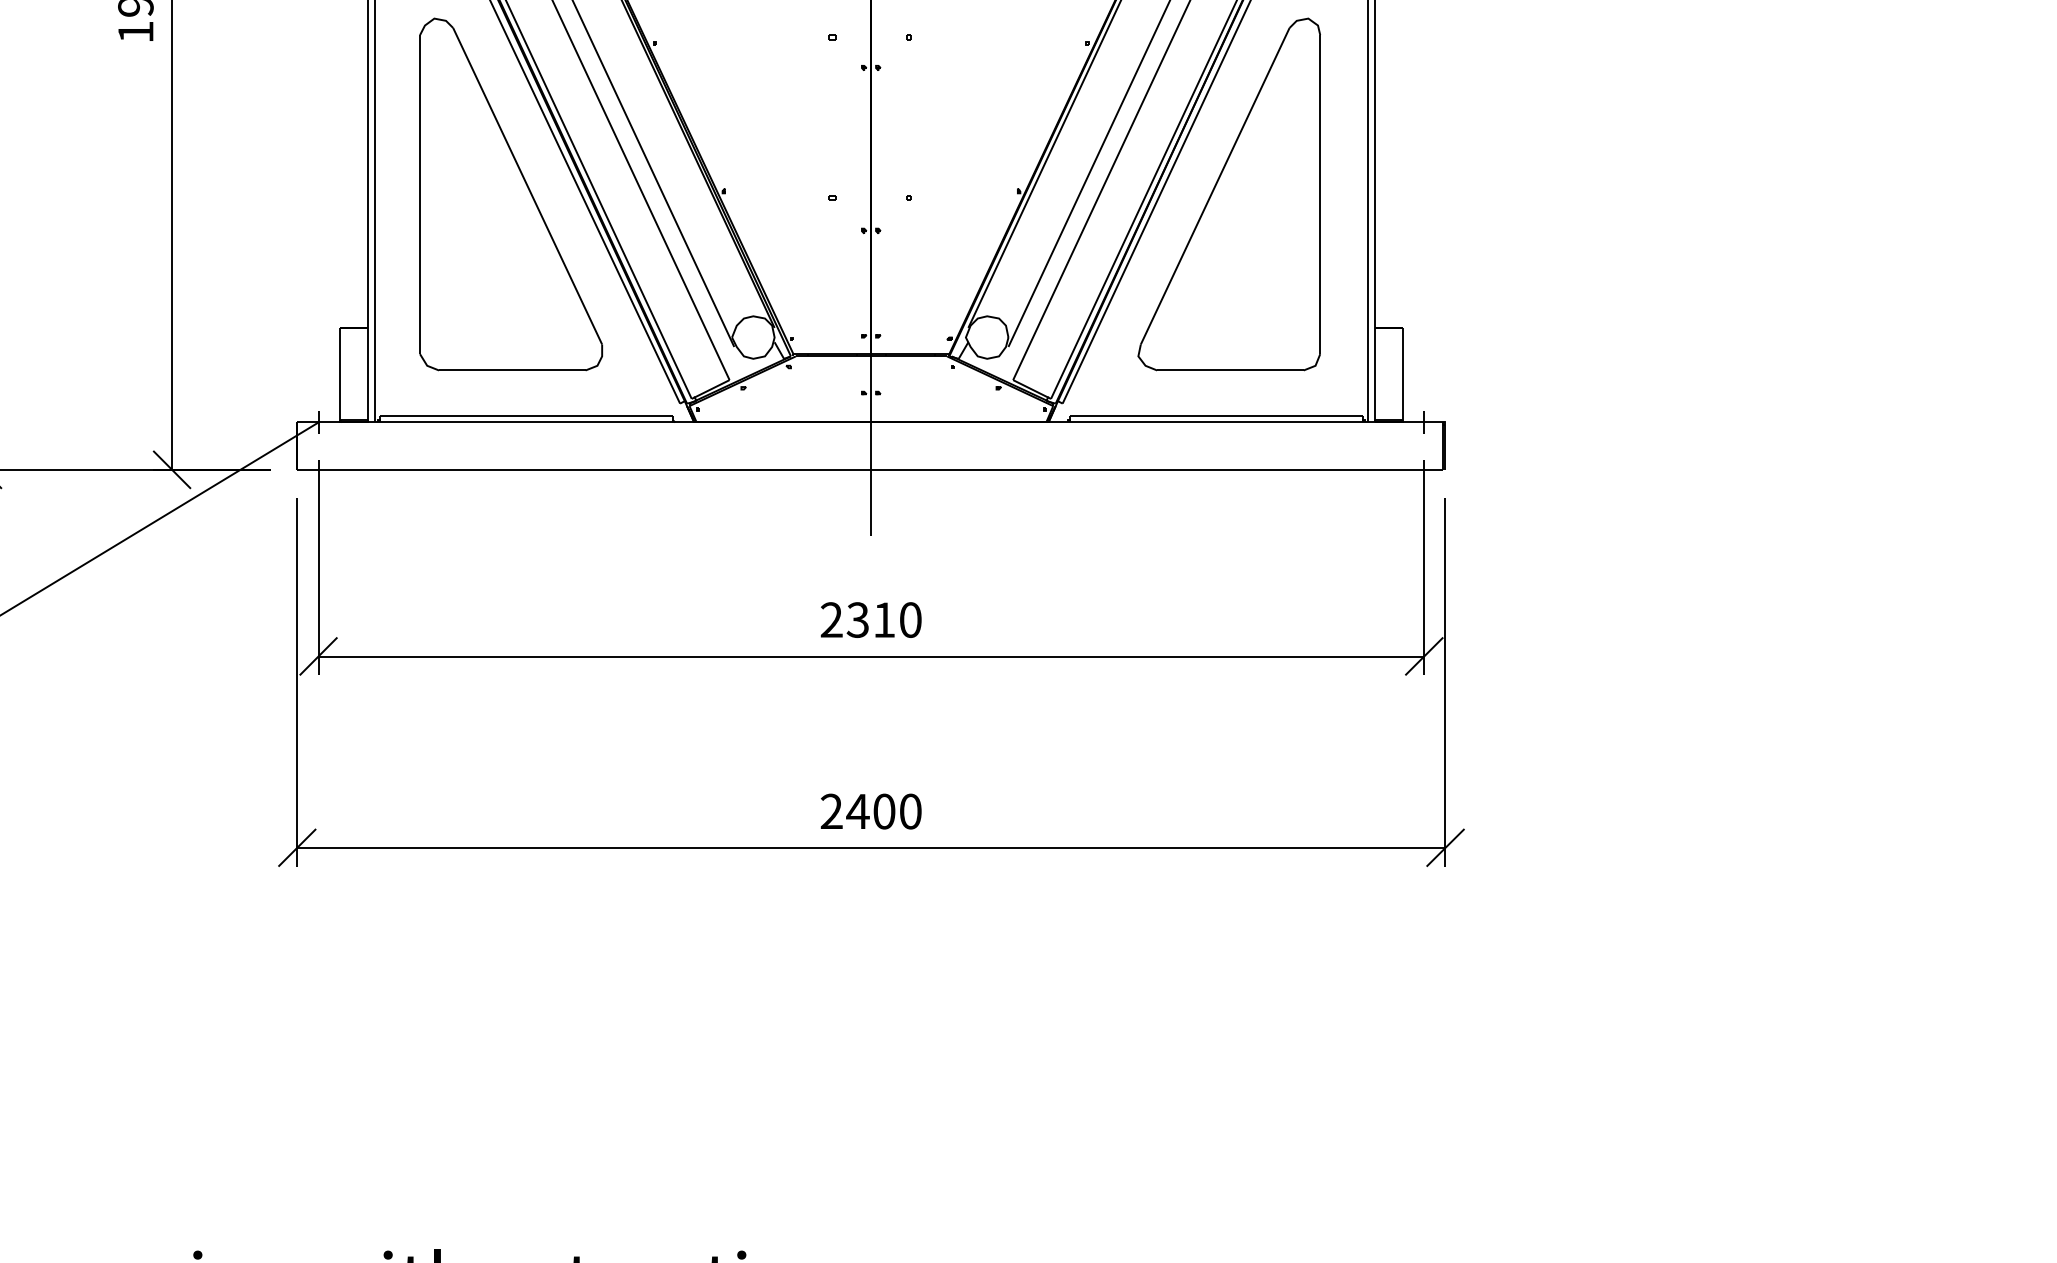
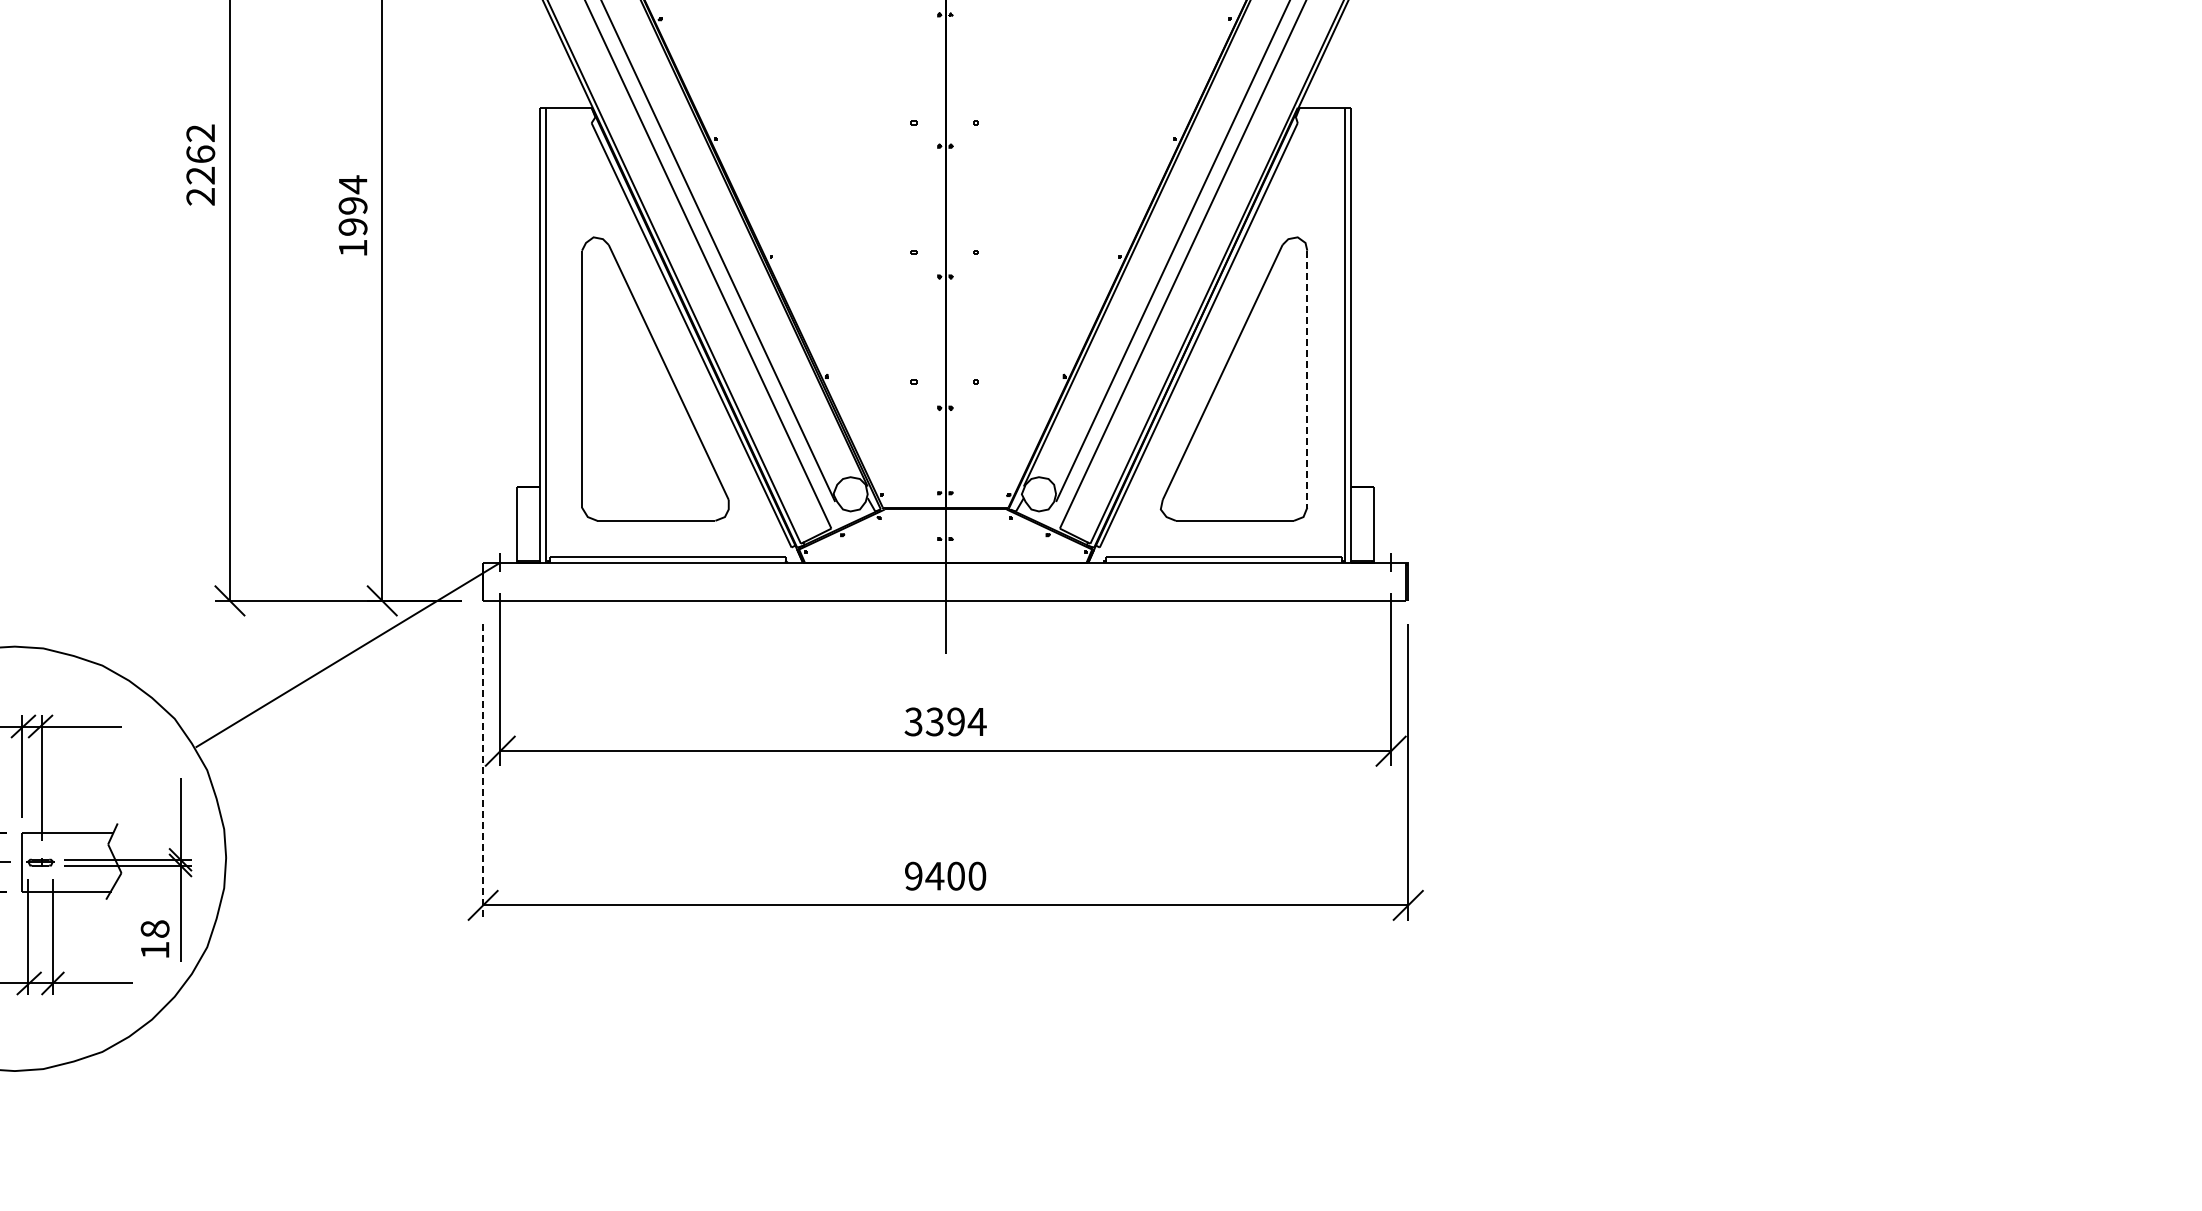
line: (1320, 195) -> (1307, 379), solid -> dashed
text: (871, 619) -> (945, 721), 2310 -> 3394
line: (297, 682) -> (483, 772), solid -> dashed
text: (831, 811) -> (913, 876), 2400 -> 9400

